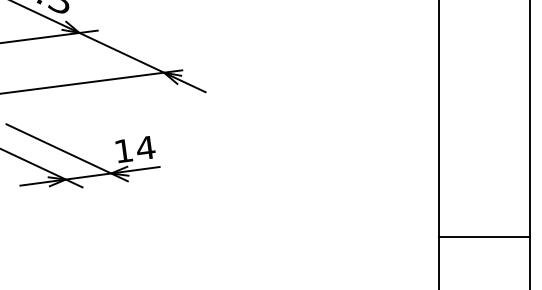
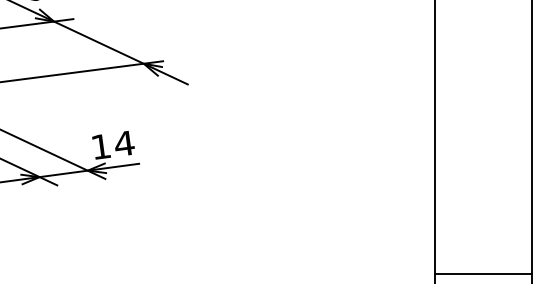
line: (484, 236) -> (483, 273), moved

